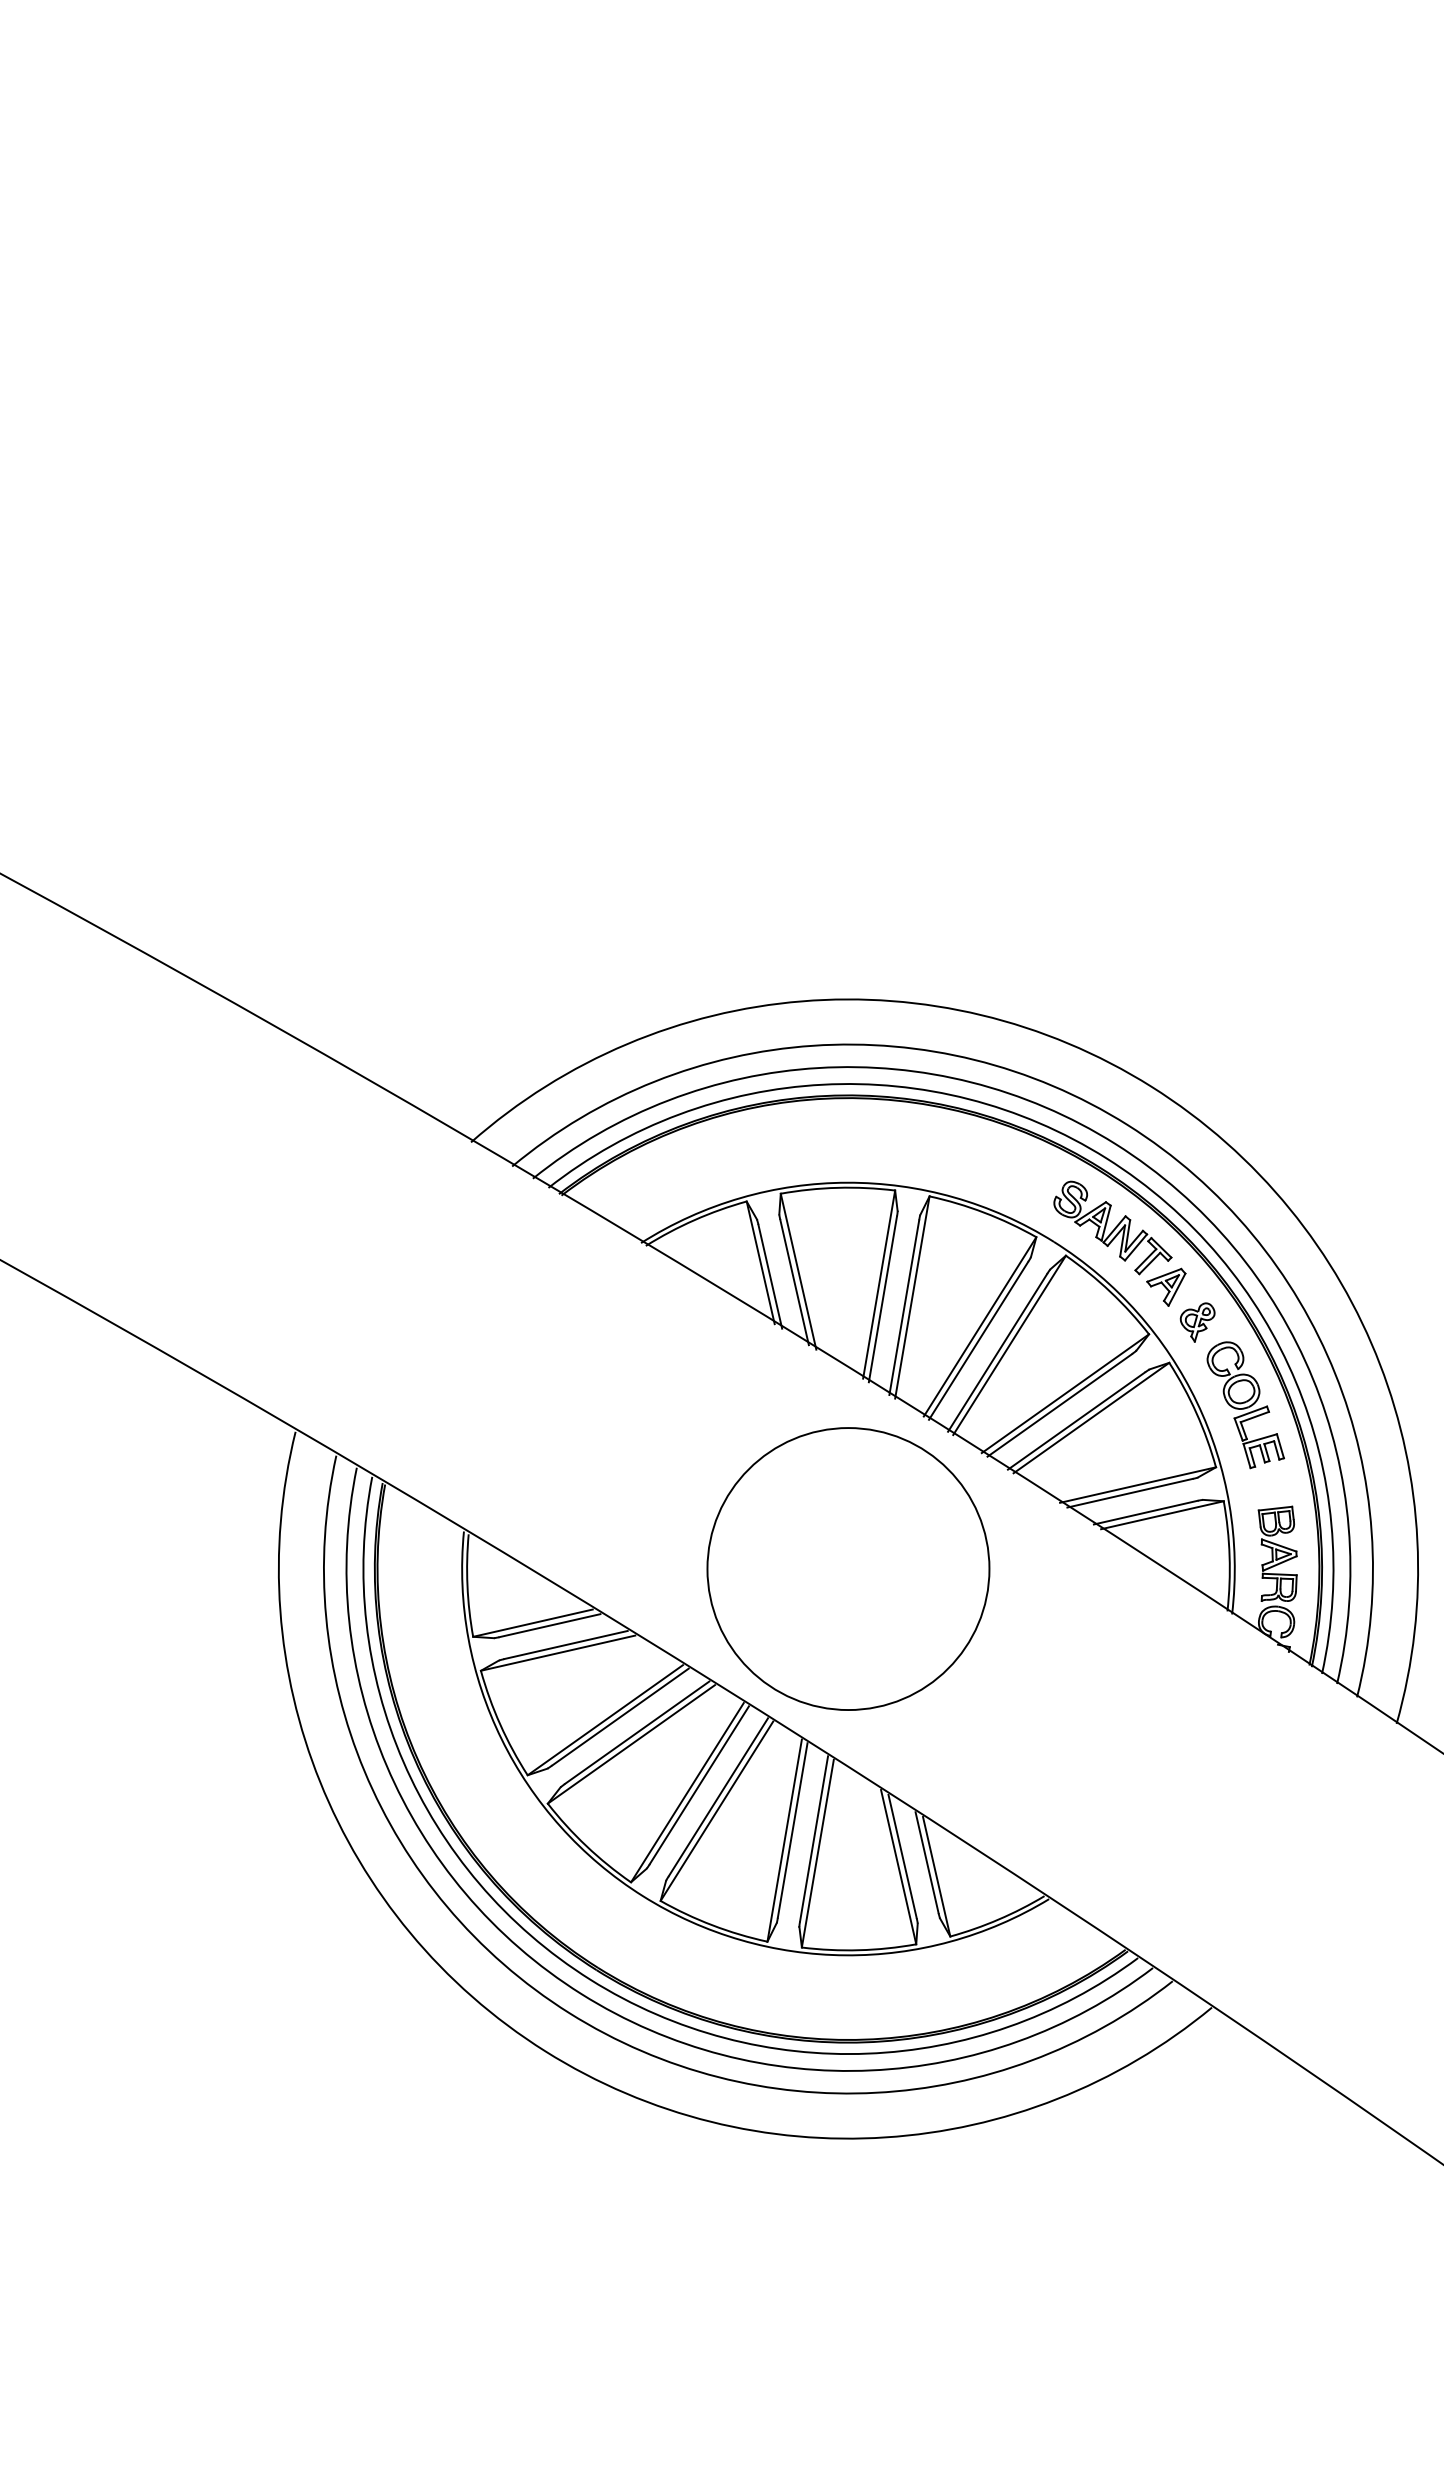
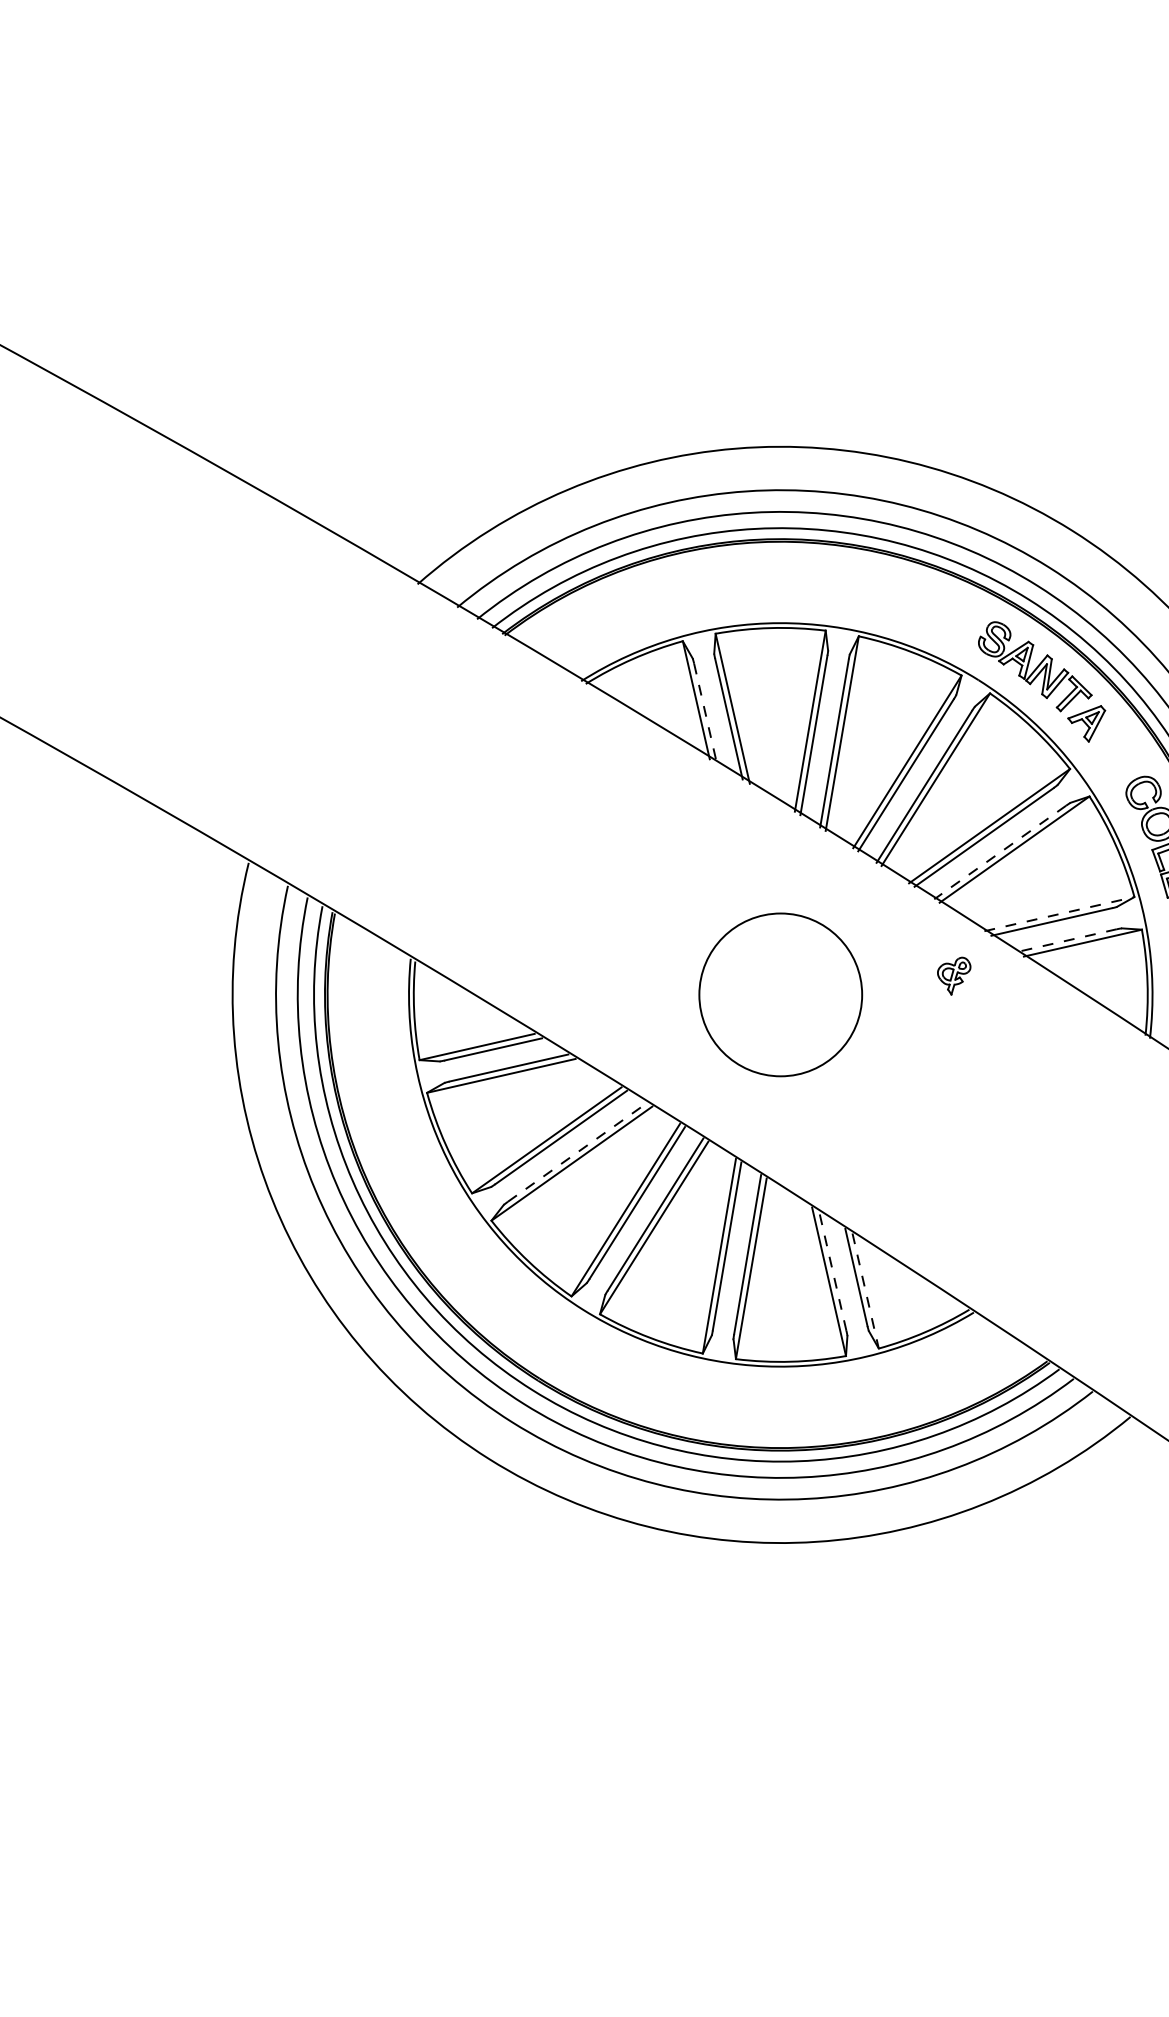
line: (770, 1277) -> (705, 714), solid -> dashed
part: (1197, 1322) -> (954, 976), moved
line: (1076, 1421) -> (1000, 852), solid -> dashed
line: (1138, 1485) -> (1059, 914), solid -> dashed
line: (1145, 1512) -> (1066, 940), solid -> dashed
circle: (848, 1569) -> (780, 995), size x0.6
line: (637, 1732) -> (577, 1152), solid -> dashed
line: (902, 1856) -> (832, 1271), solid -> dashed
line: (936, 1877) -> (865, 1291), solid -> dashed

